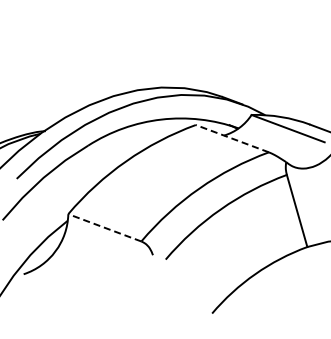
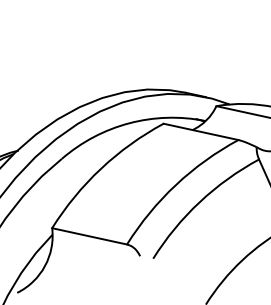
line: (231, 138) -> (200, 131), dashed -> solid
line: (104, 227) -> (89, 236), dashed -> solid

